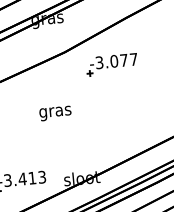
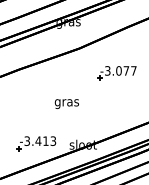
part: (111, 65) -> (116, 73), moved
text: (54, 112) -> (66, 103), moved

